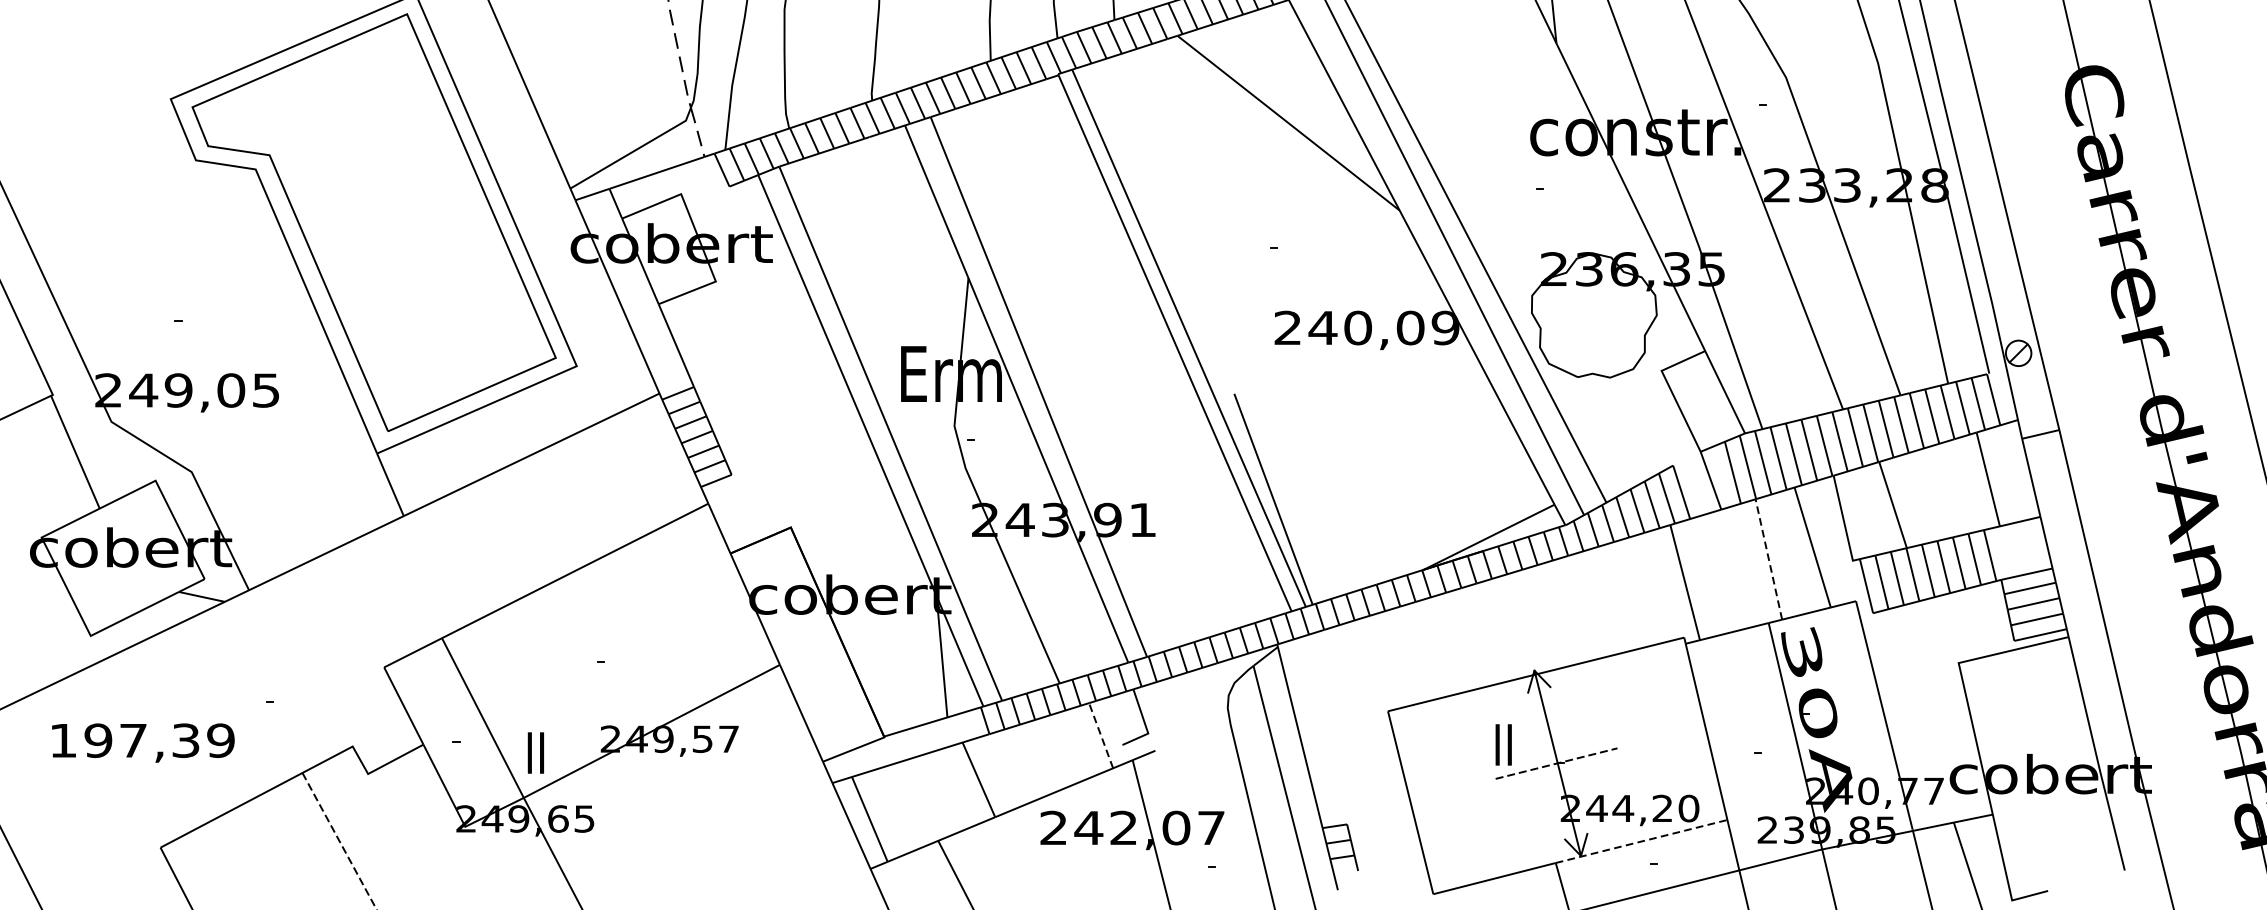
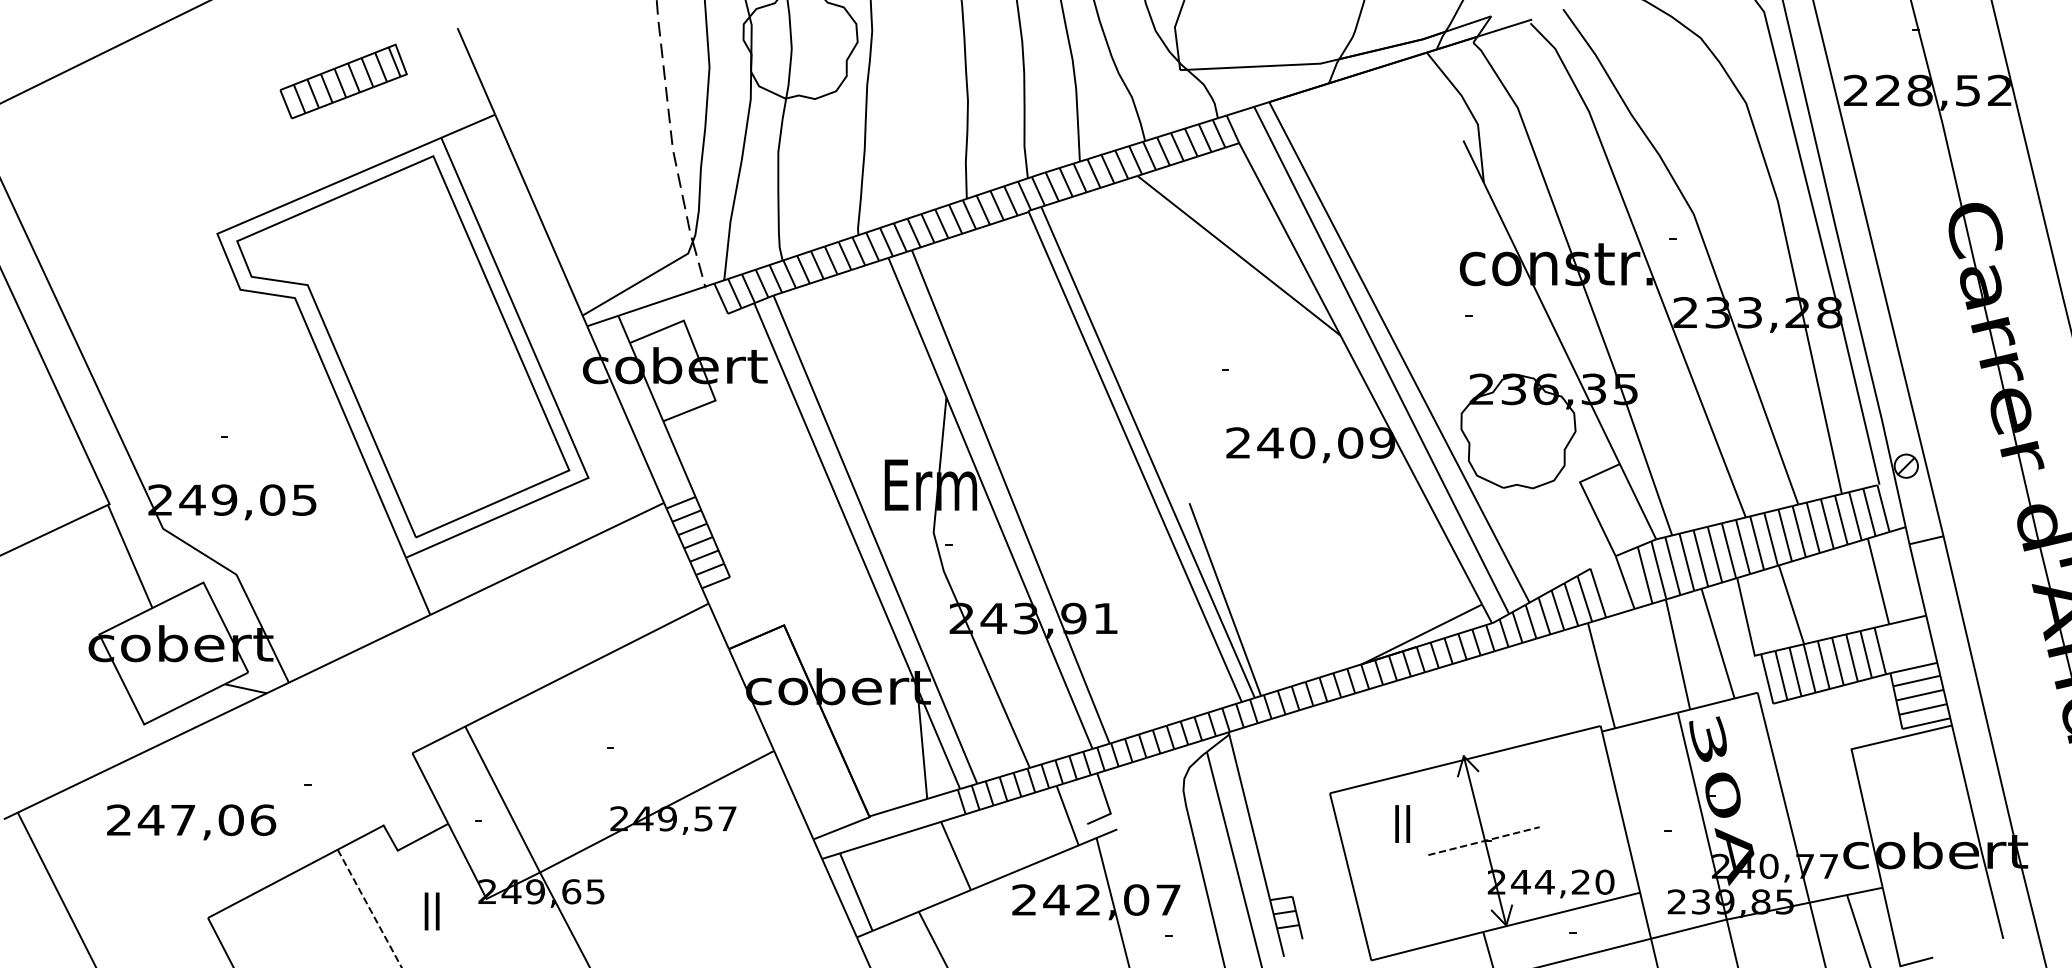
line: (1768, 559) -> (1677, 654), dashed -> solid
line: (1100, 735) -> (1067, 815), dashed -> solid
text: (142, 741) -> (191, 820), 197,39 -> 247,06
text: (1503, 744) -> (1402, 823), moved
text: (535, 753) -> (431, 911), moved
line: (1641, 841) -> (1561, 912), dashed -> solid

